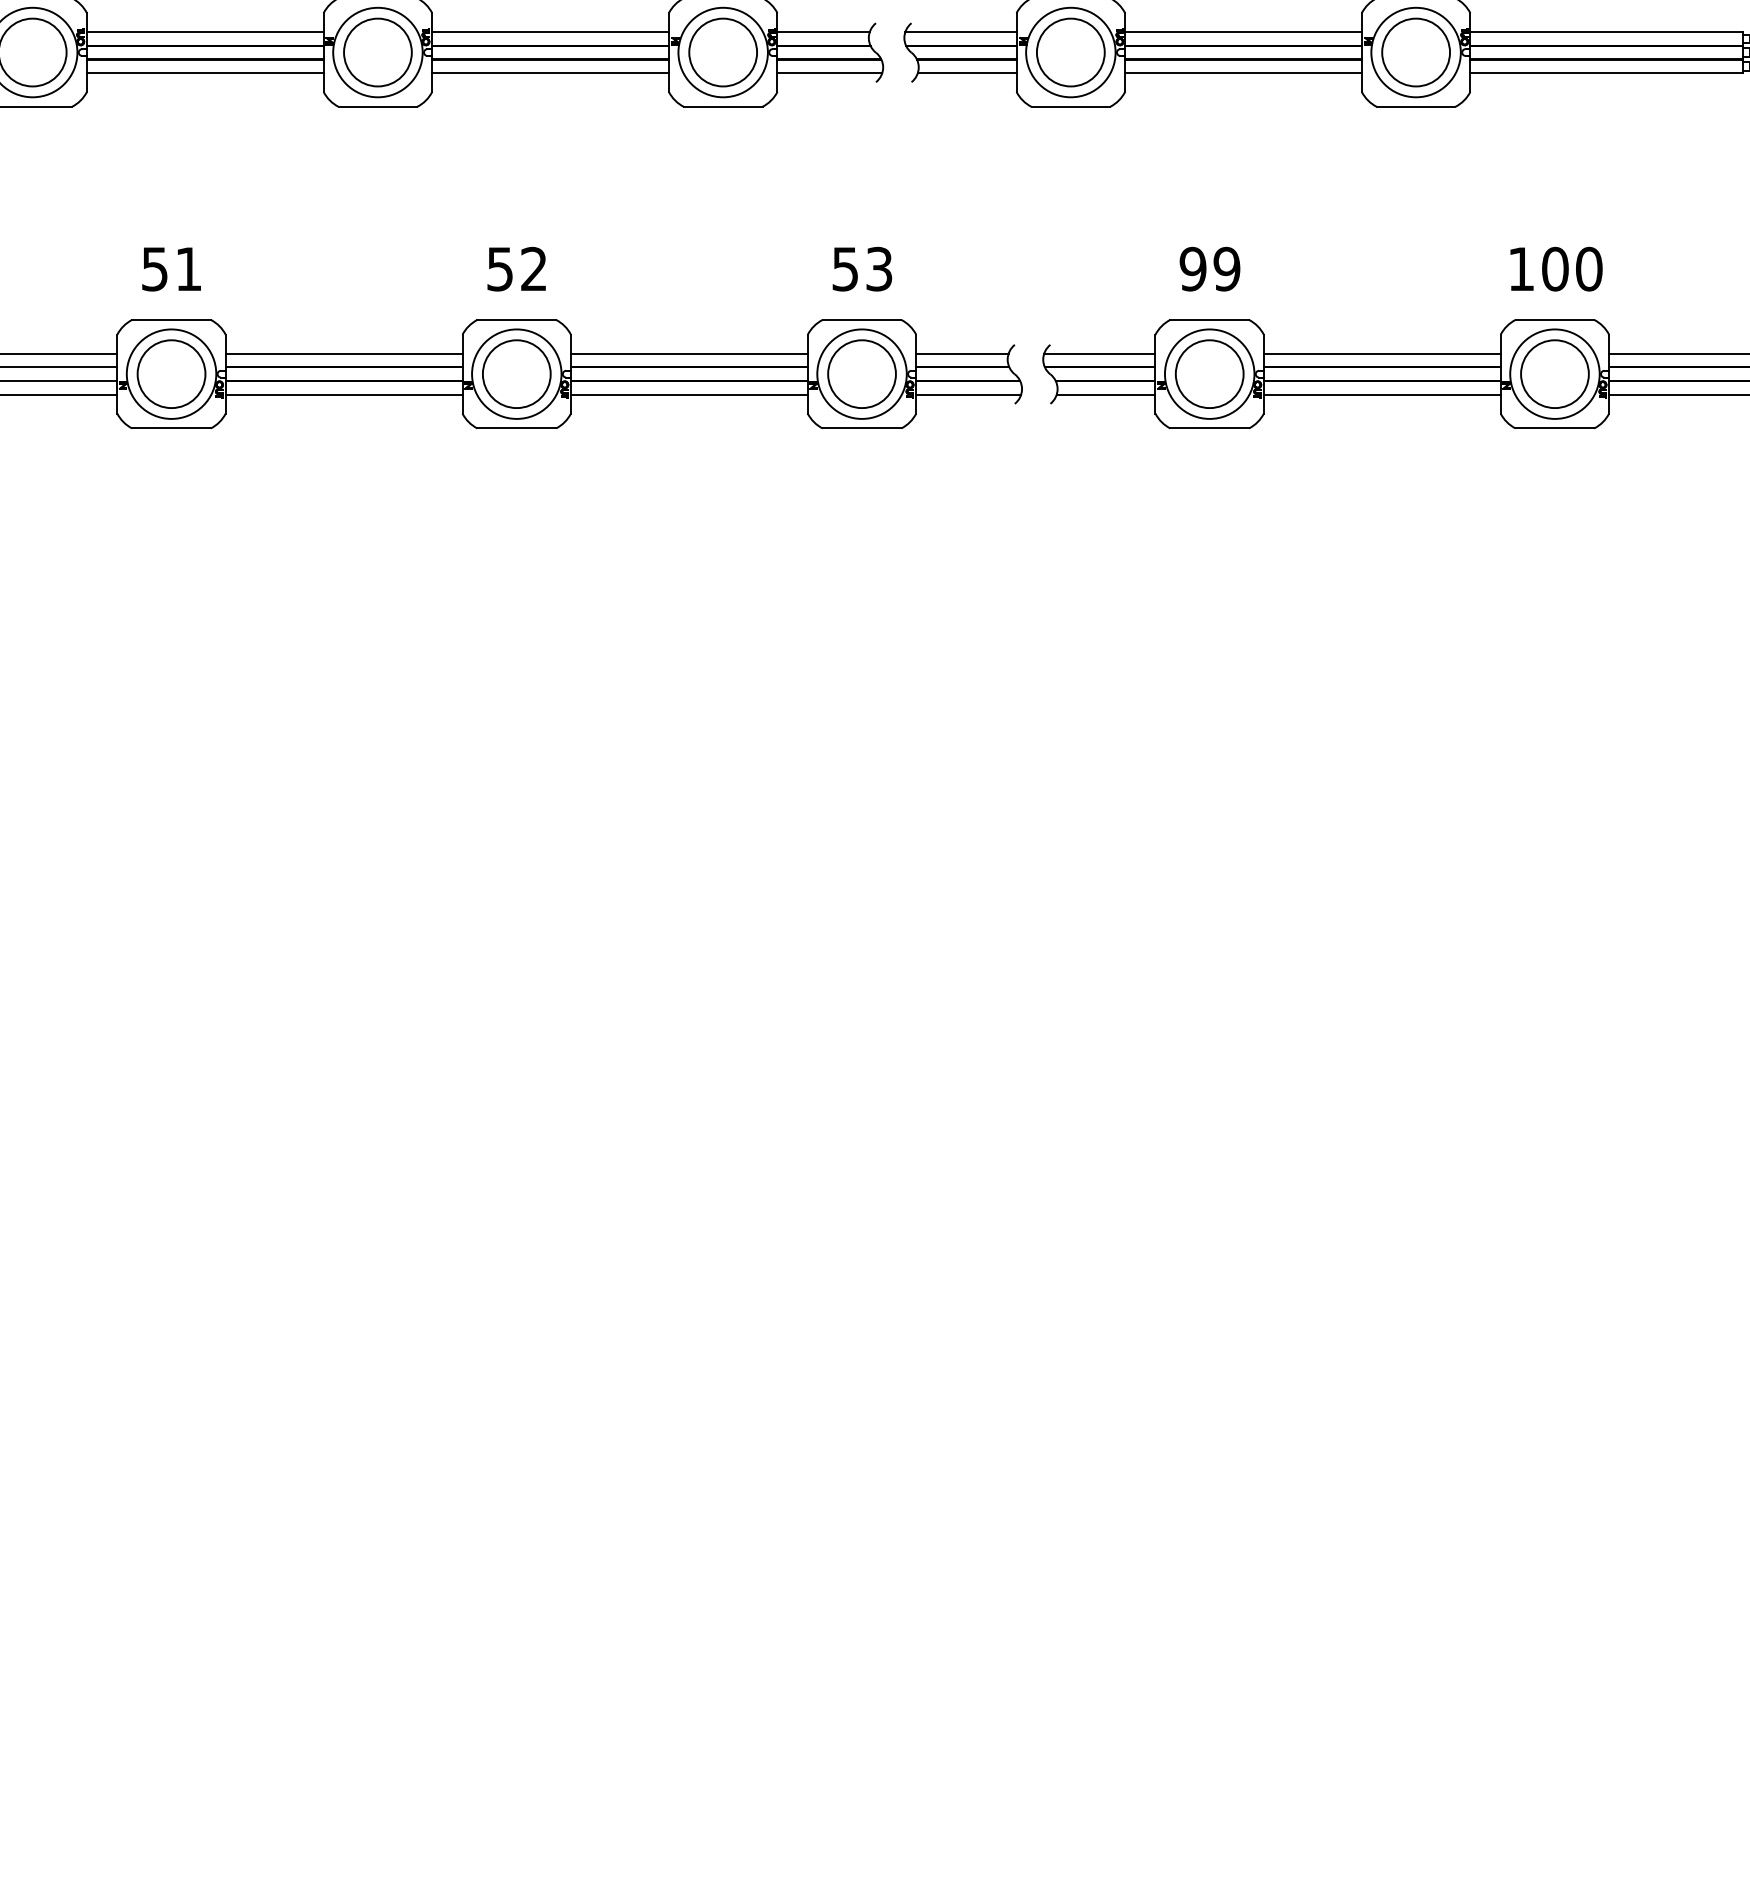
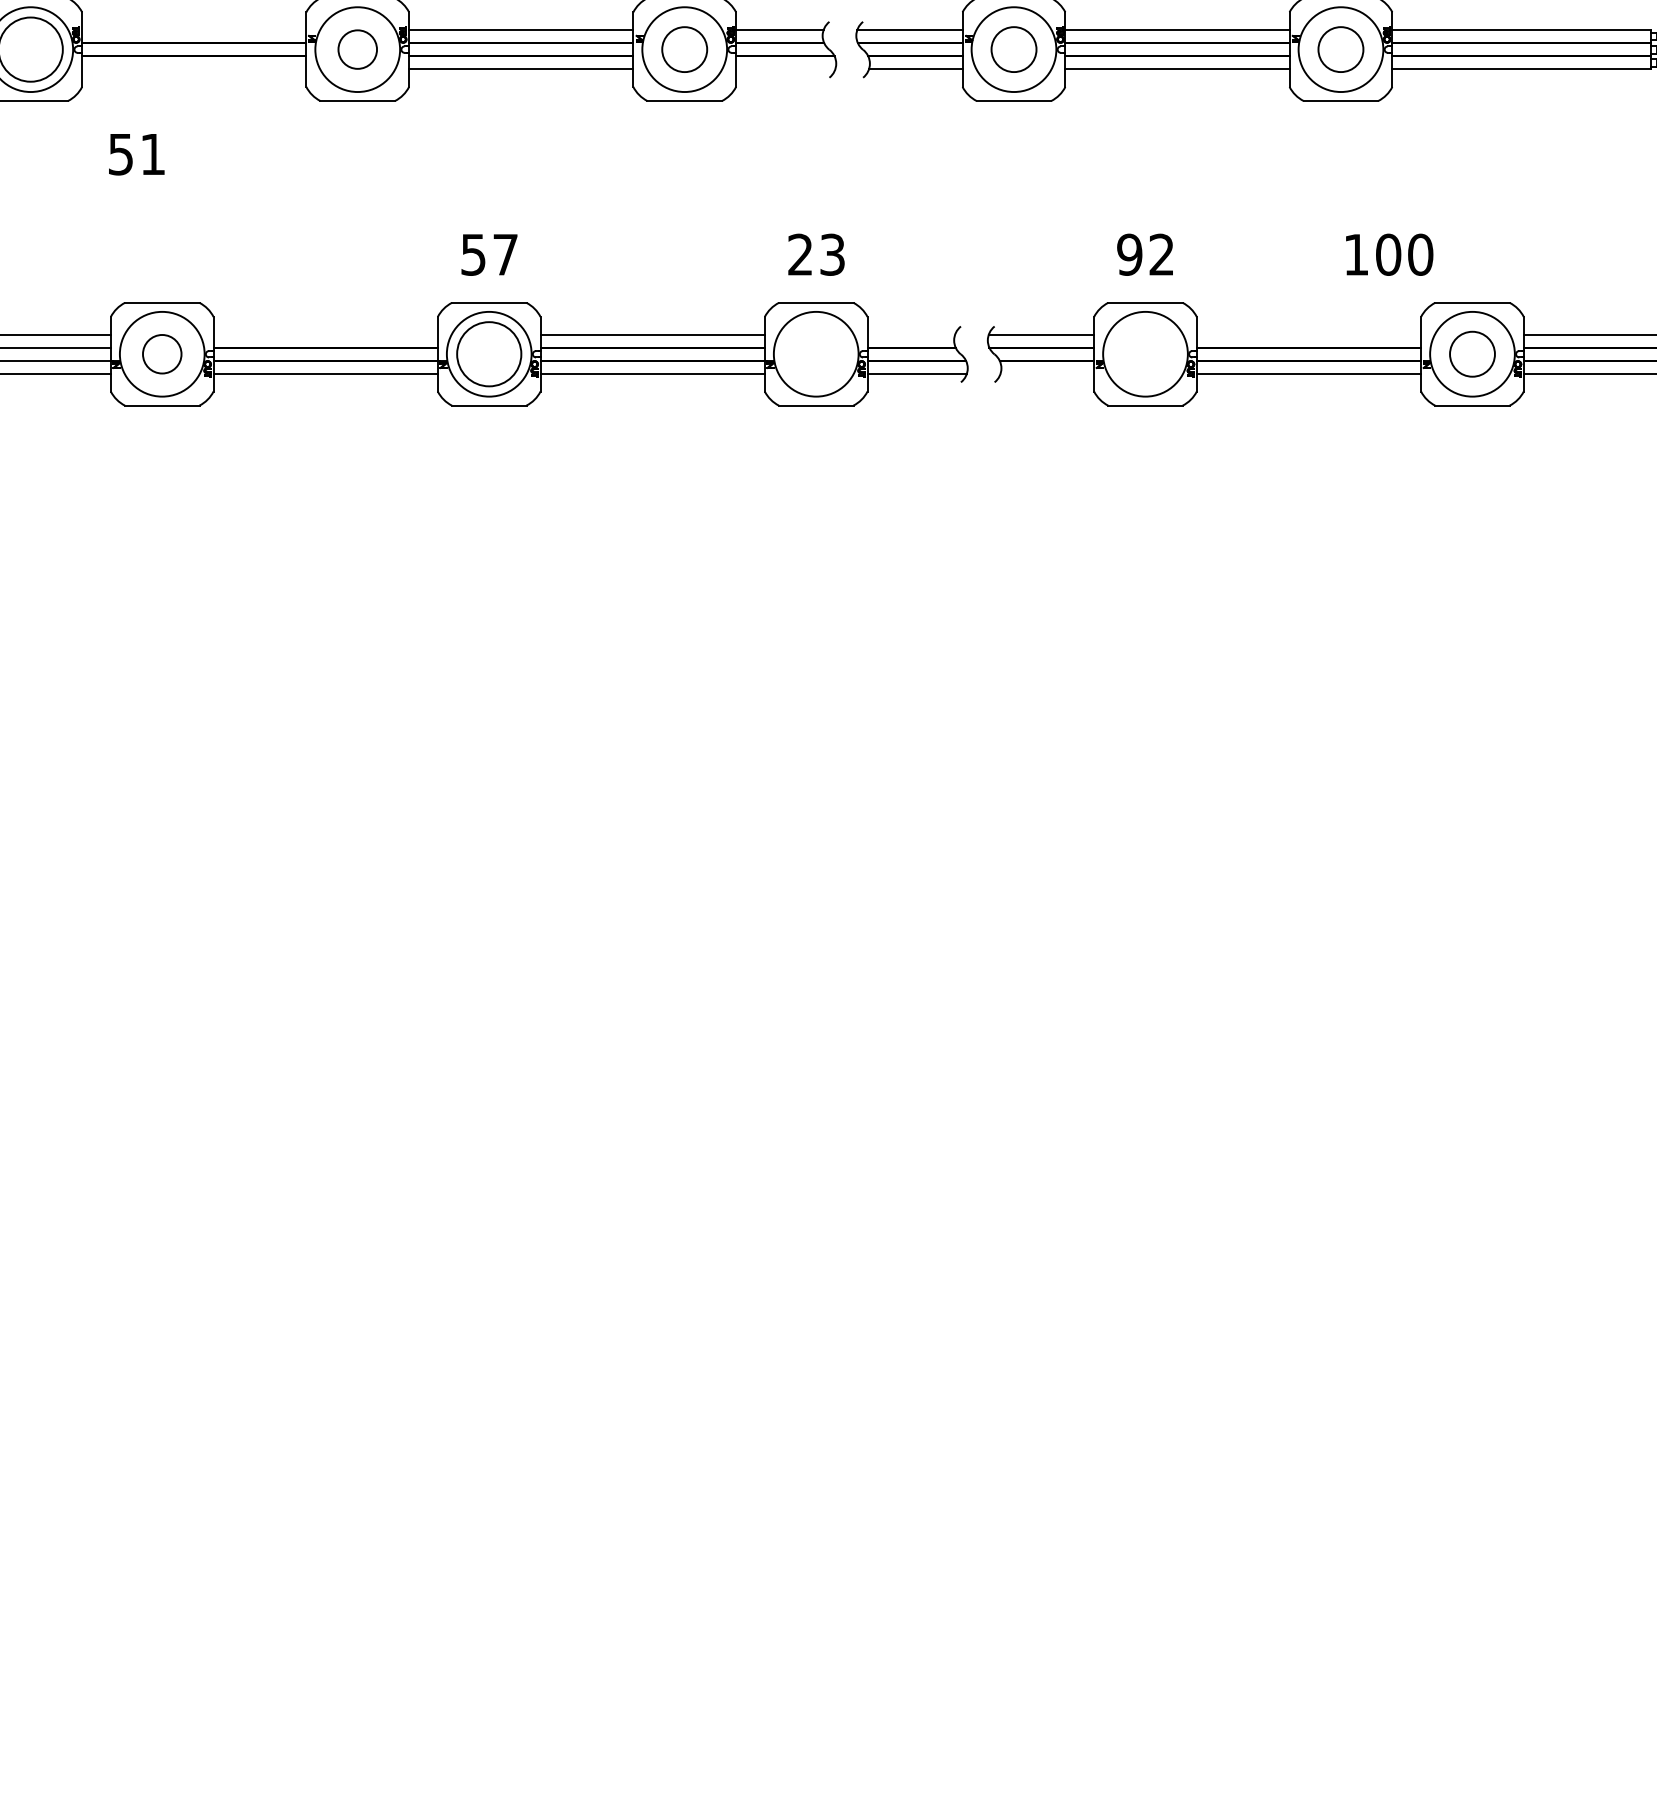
line: (204, 31) -> (193, 29), removed
circle: (377, 52) -> (357, 49), size x0.6
circle: (723, 52) -> (685, 49), size x0.7
circle: (1070, 52) -> (1013, 49), size x0.7
circle: (1415, 52) -> (1340, 49), size x0.7
line: (204, 73) -> (193, 69), removed
line: (829, 73) -> (785, 69), removed
text: (533, 268) -> (505, 254), 52 -> 57
text: (844, 268) -> (799, 254), 53 -> 23
text: (1226, 268) -> (1161, 254), 99 -> 92
text: (1556, 268) -> (1389, 254), moved
text: (171, 269) -> (136, 154), moved
line: (343, 353) -> (325, 334), removed
line: (962, 353) -> (911, 334), removed
line: (1381, 353) -> (1308, 334), removed
circle: (861, 373) -> (815, 353), removed
circle: (1209, 373) -> (1145, 353), removed
circle: (171, 374) -> (162, 354), size x0.6
circle: (1554, 374) -> (1472, 354), size x0.7
line: (1105, 394) -> (1046, 373), removed

